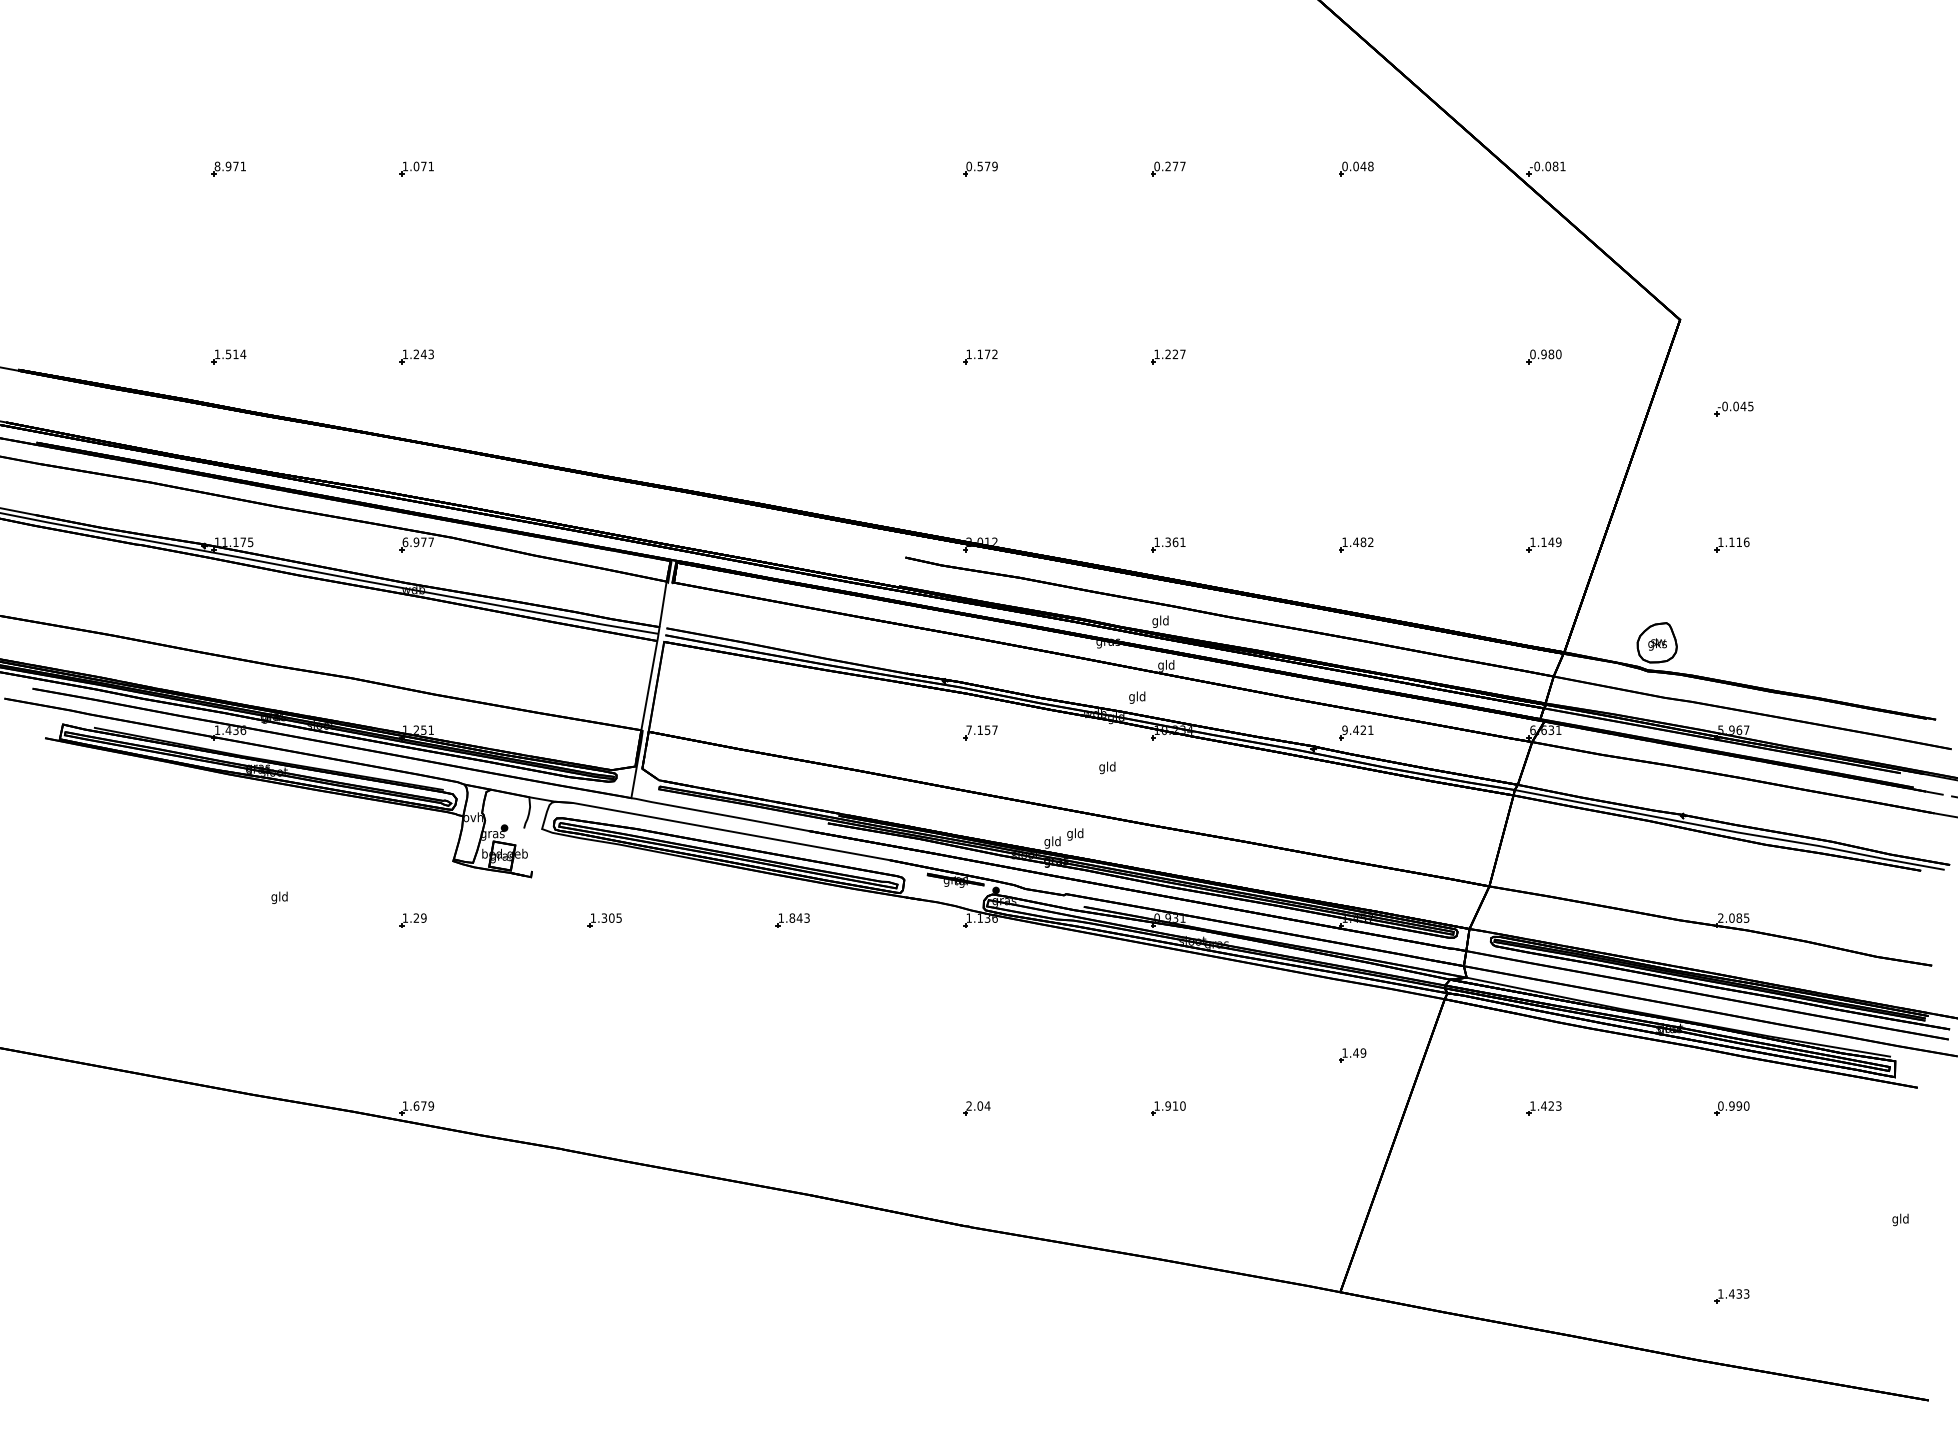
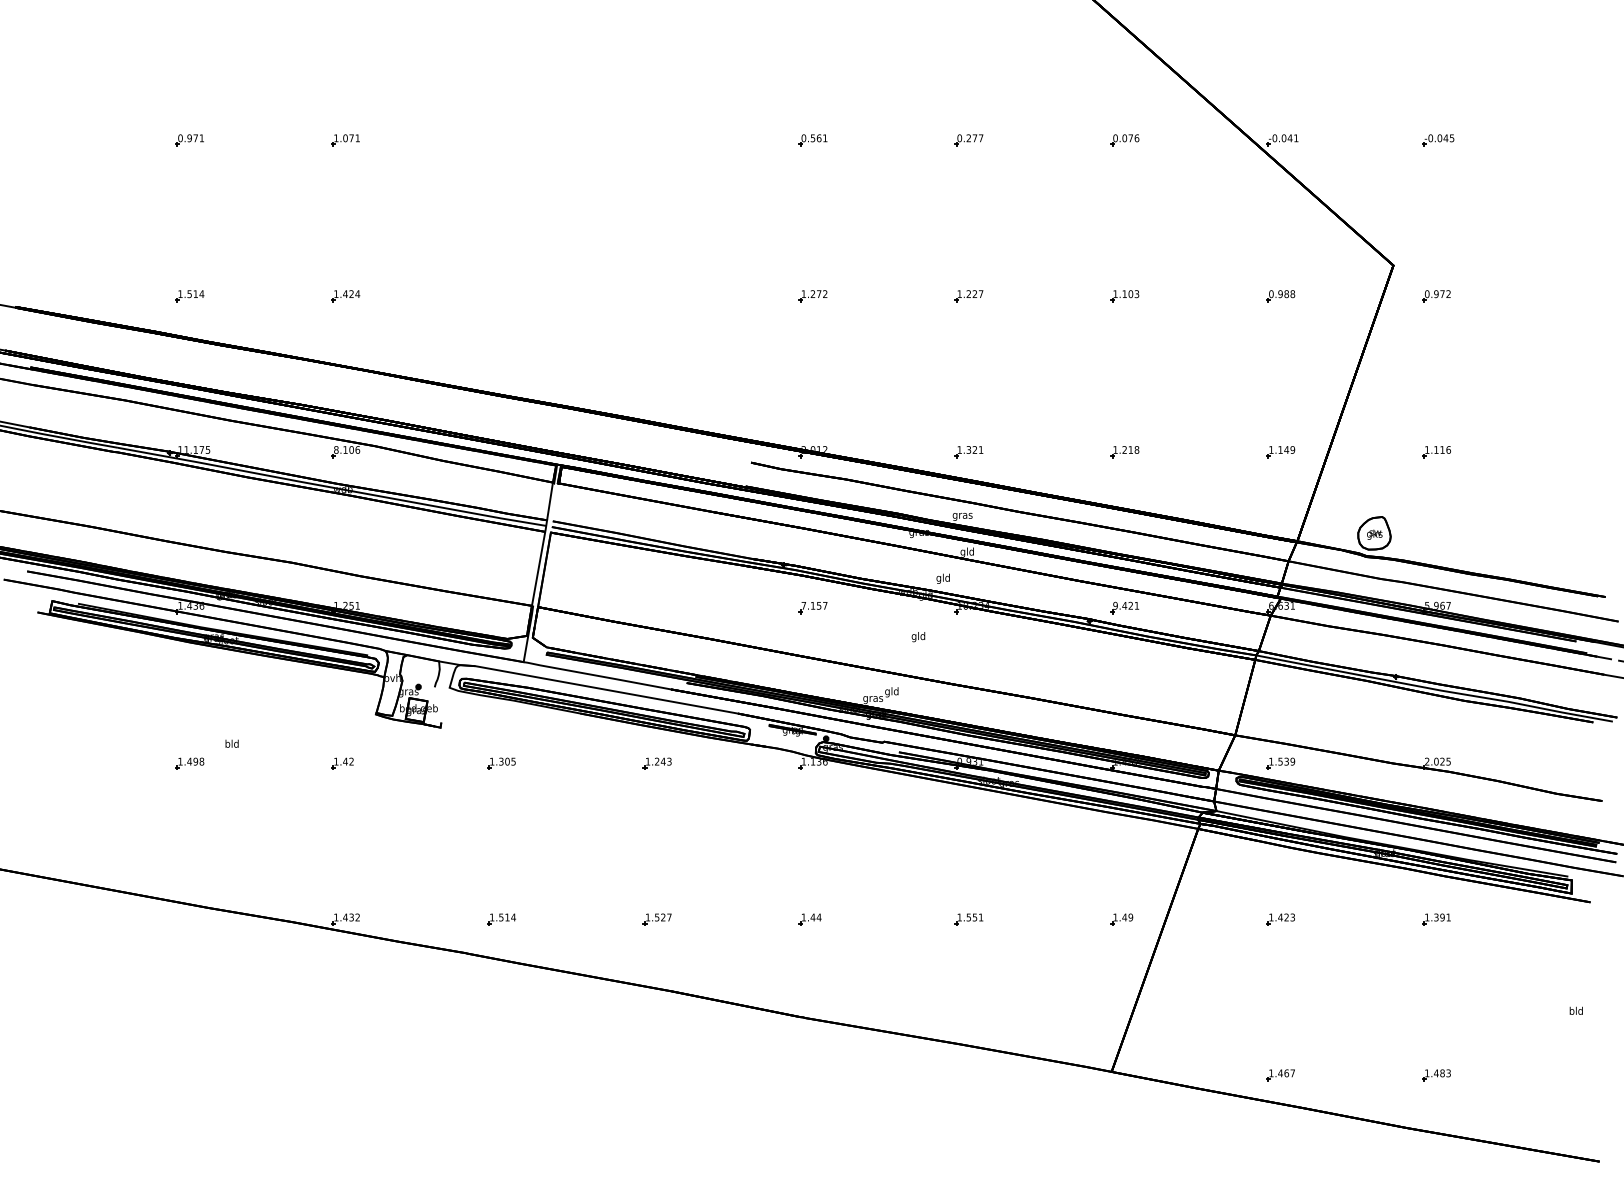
text: (217, 166) -> (180, 138), 8.971 -> 0.971
text: (990, 166) -> (821, 138), 0.579 -> 0.561
text: (1366, 166) -> (1133, 138), 0.048 -> 0.076
text: (1555, 166) -> (1290, 138), -0.081 -> -0.041
text: (979, 353) -> (812, 293), 1.172 -> 1.272
text: (423, 354) -> (351, 294), 1.243 -> 1.424
text: (1558, 354) -> (1292, 294), 0.980 -> 0.988
part: (1356, 356) -> (1125, 295), added
part: (1731, 356) -> (1436, 295), added
part: (1733, 408) -> (1437, 139), moved
text: (418, 542) -> (347, 450), 6.977 -> 8.106
text: (1175, 542) -> (974, 450), 1.361 -> 1.321
text: (1363, 542) -> (1130, 450), 1.482 -> 1.218
text: (1160, 621) -> (962, 515), gld -> gras
text: (1052, 842) -> (872, 698), gld -> gras
text: (274, 897) -> (227, 744), gld -> bld
text: (419, 917) -> (348, 761), 1.29 -> 1.42
text: (792, 917) -> (657, 761), 1.843 -> 1.243
text: (1739, 917) -> (1442, 761), 2.085 -> 2.025
part: (228, 920) -> (189, 763), added
part: (1543, 920) -> (1280, 763), added
part: (1352, 1055) -> (1121, 919), moved
text: (423, 1105) -> (351, 917), 1.679 -> 1.432
text: (974, 1105) -> (808, 917), 2.04 -> 1.44
text: (1175, 1105) -> (974, 917), 1.910 -> 1.551
text: (1733, 1105) -> (1437, 917), 0.990 -> 1.391
part: (604, 1108) -> (501, 919), added
part: (792, 1108) -> (657, 919), added
text: (1895, 1219) -> (1572, 1011), gld -> bld
text: (1739, 1293) -> (1442, 1072), 1.433 -> 1.483
part: (1543, 1296) -> (1280, 1075), added

